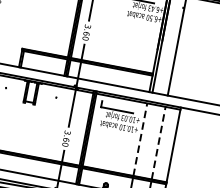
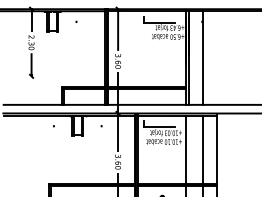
line: (140, 139) -> (185, 149), dashed -> solid
line: (158, 142) -> (203, 149), dashed -> solid

